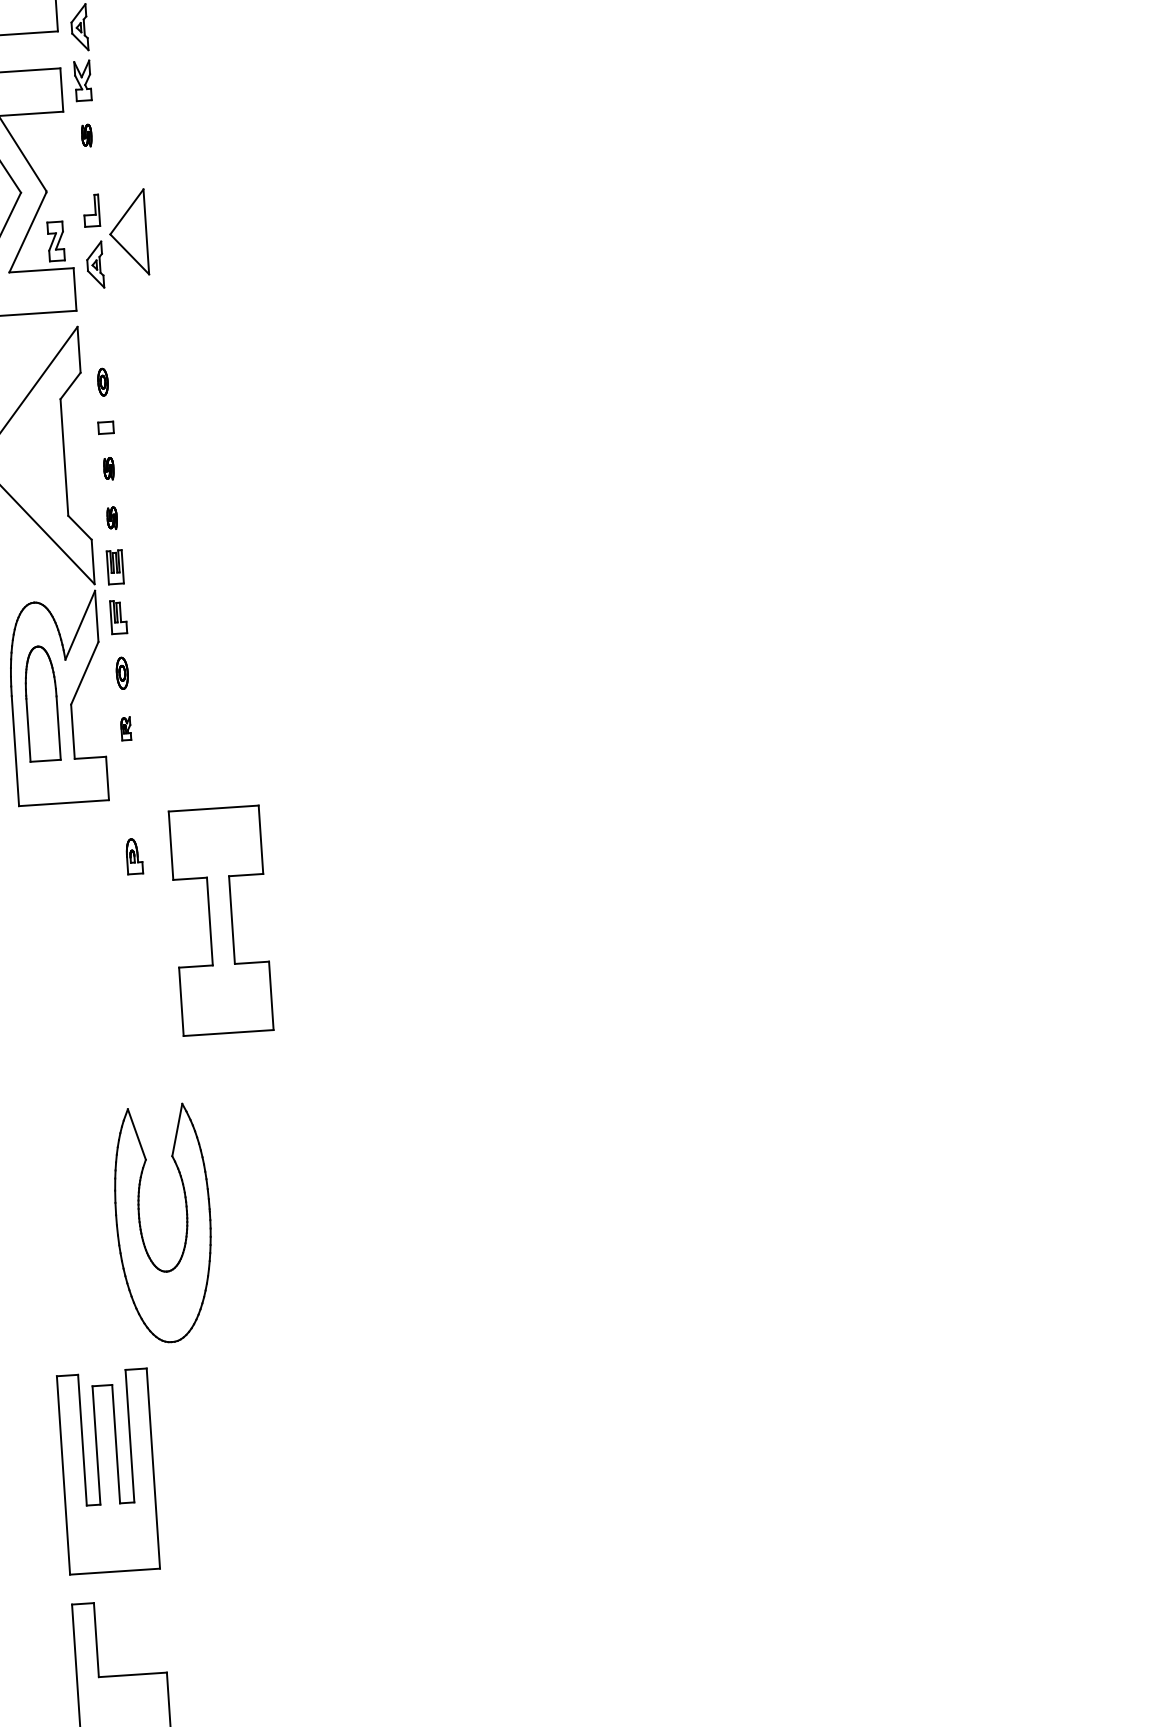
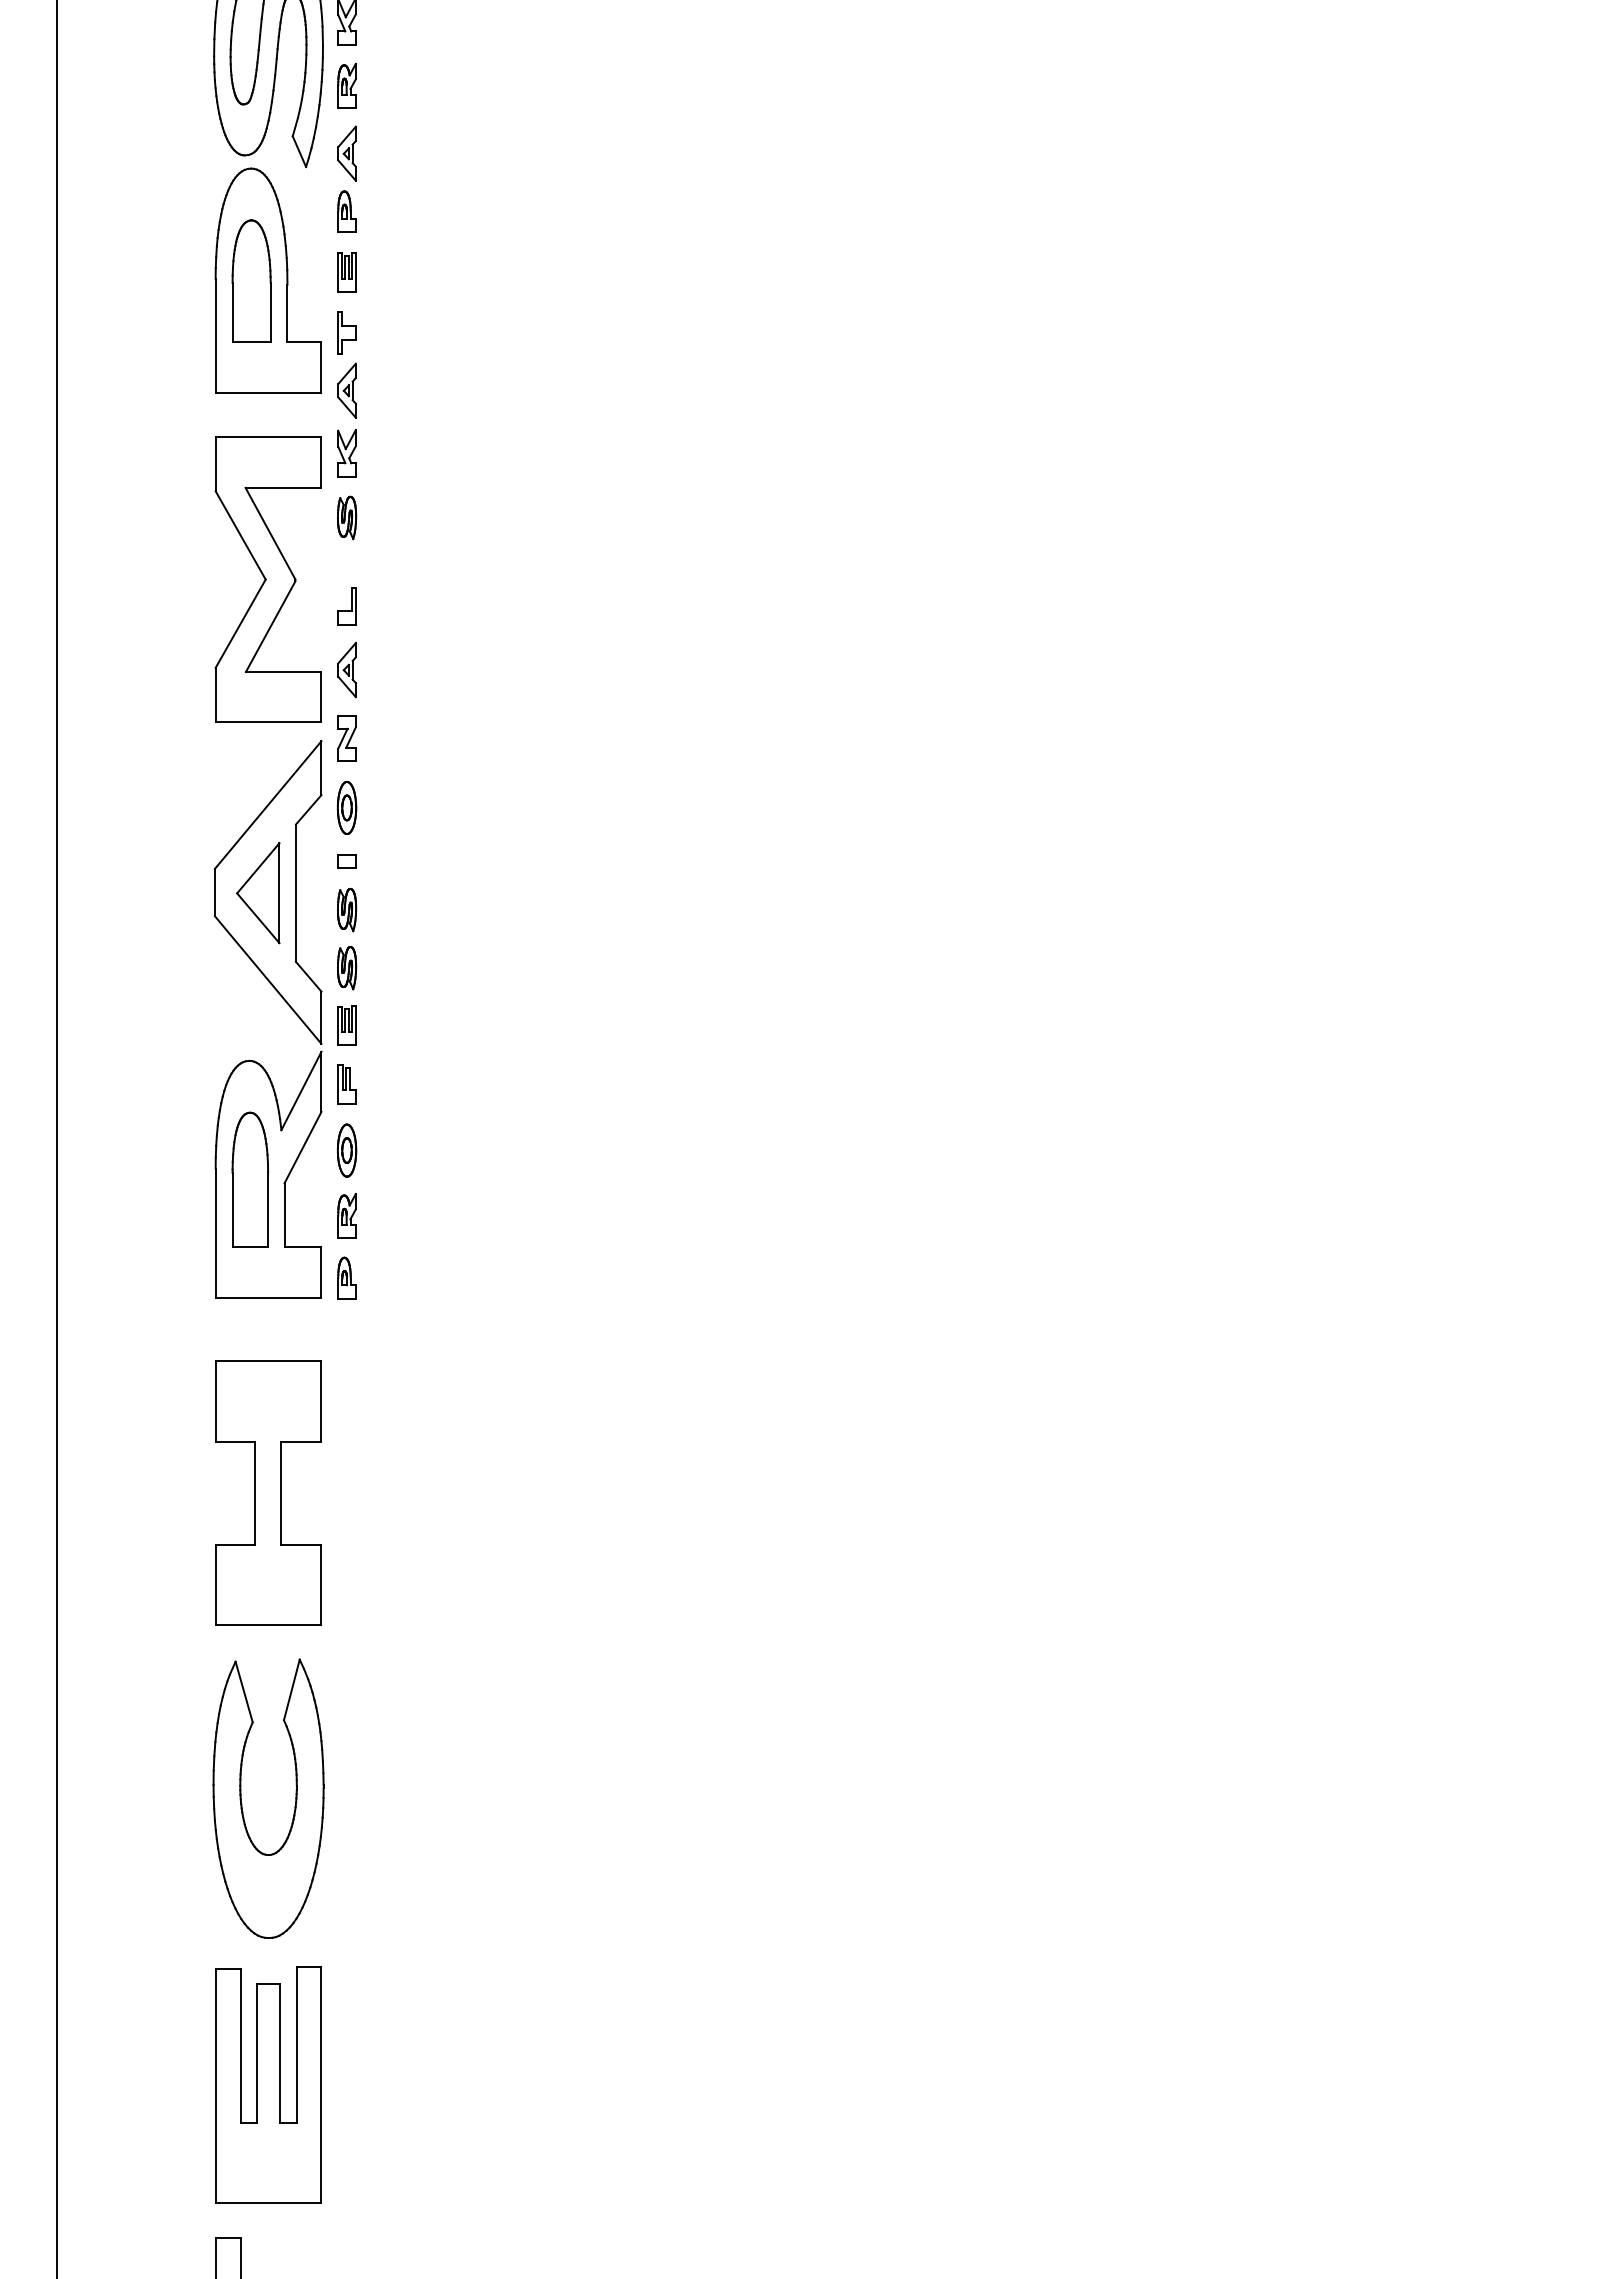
part: (87, 135) -> (347, 517), size x1.67
part: (128, 233) -> (258, 893), moved
part: (55, 241) -> (346, 738), moved
part: (102, 381) -> (346, 807), size x1.67
part: (109, 468) -> (347, 909), size x1.67
part: (112, 518) -> (347, 968), size x1.67
part: (121, 673) -> (346, 1150), size x1.43
part: (125, 728) -> (346, 1215), size x1.67
part: (134, 855) -> (346, 1277), moved
part: (221, 920) -> (268, 1492), moved
part: (141, 1229) -> (242, 1803), moved

